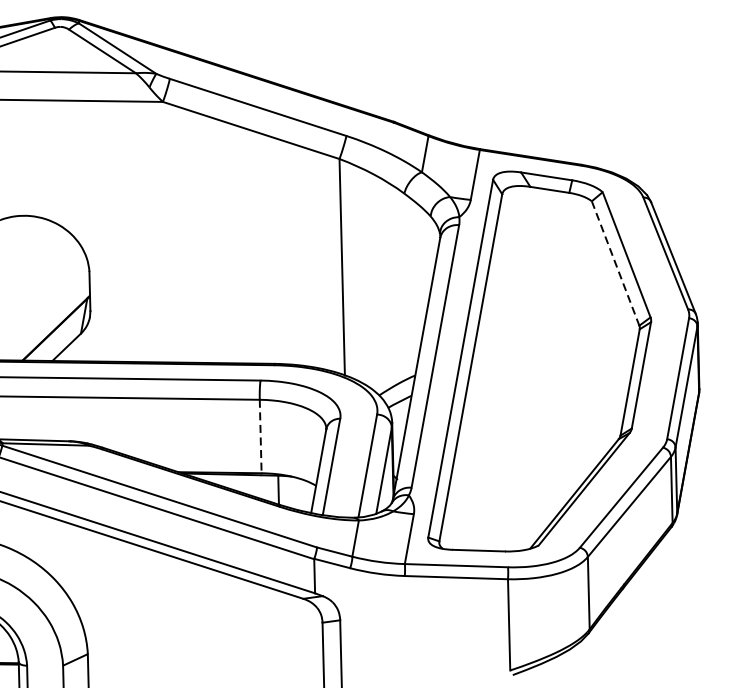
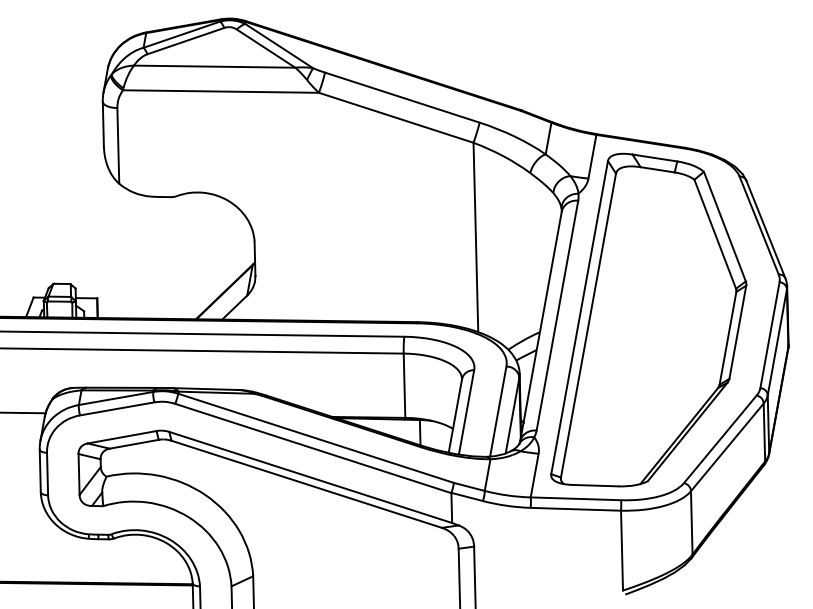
line: (615, 263) -> (715, 234), dashed -> solid
line: (260, 437) -> (404, 386), dashed -> solid

